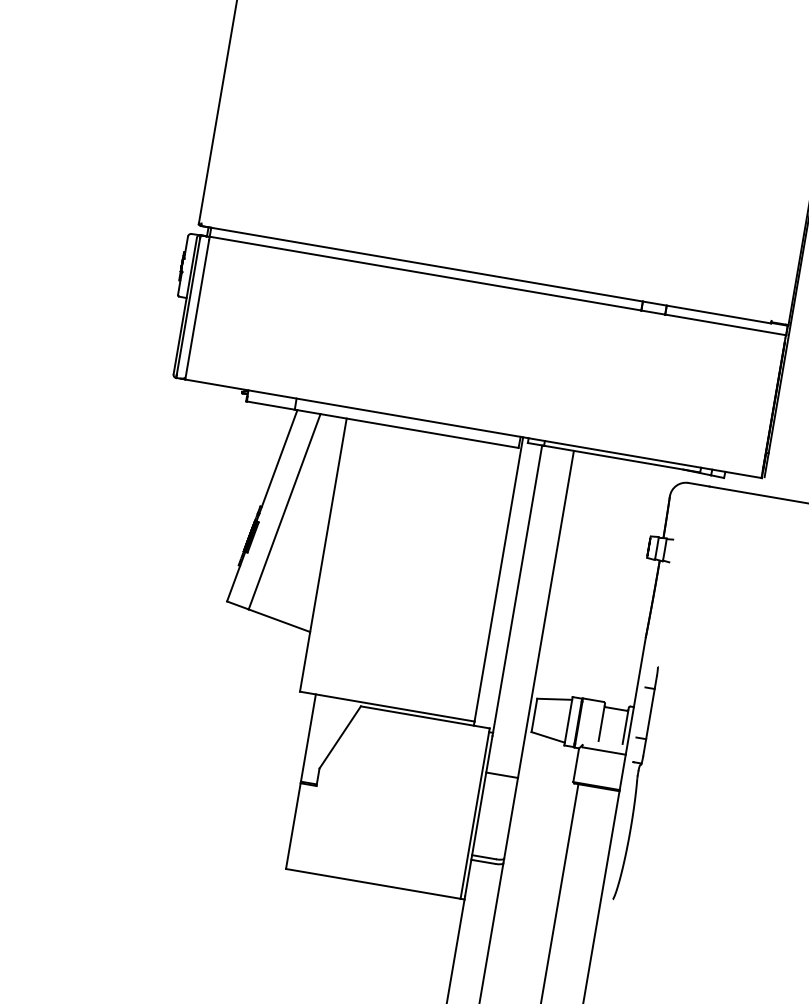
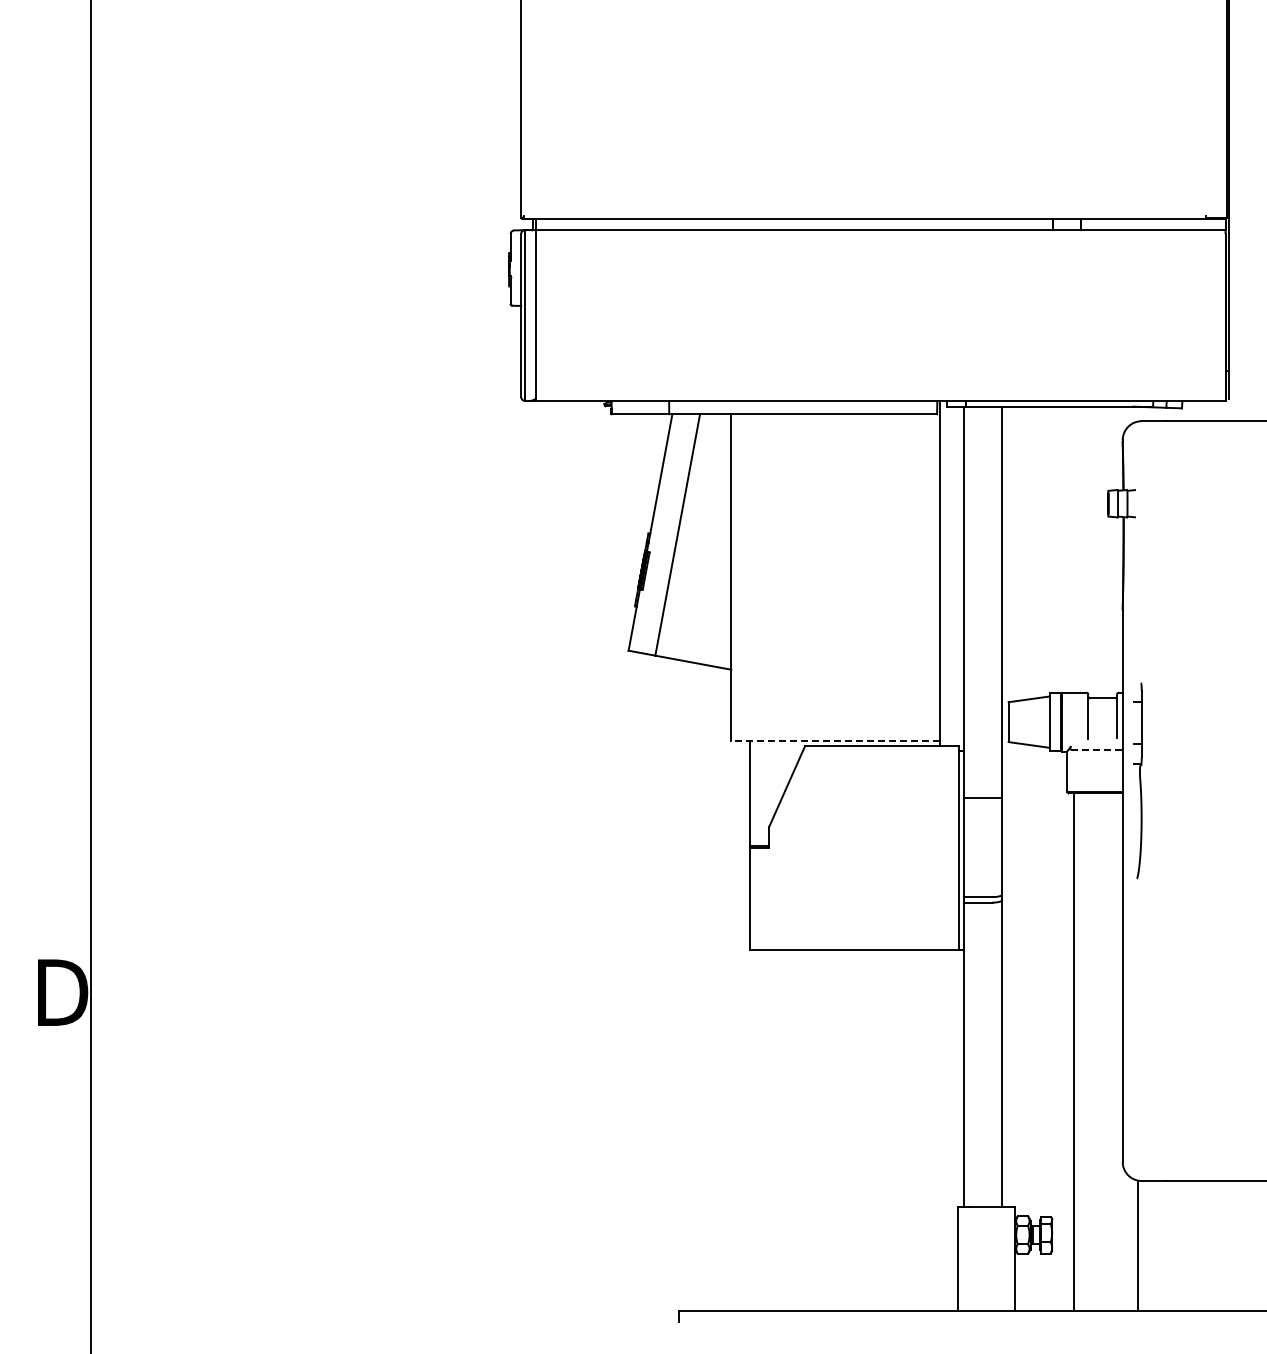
line: (386, 706) -> (835, 741), solid -> dashed
line: (603, 750) -> (1096, 749), solid -> dashed
part: (633, 782) -> (1137, 780), size x0.7

